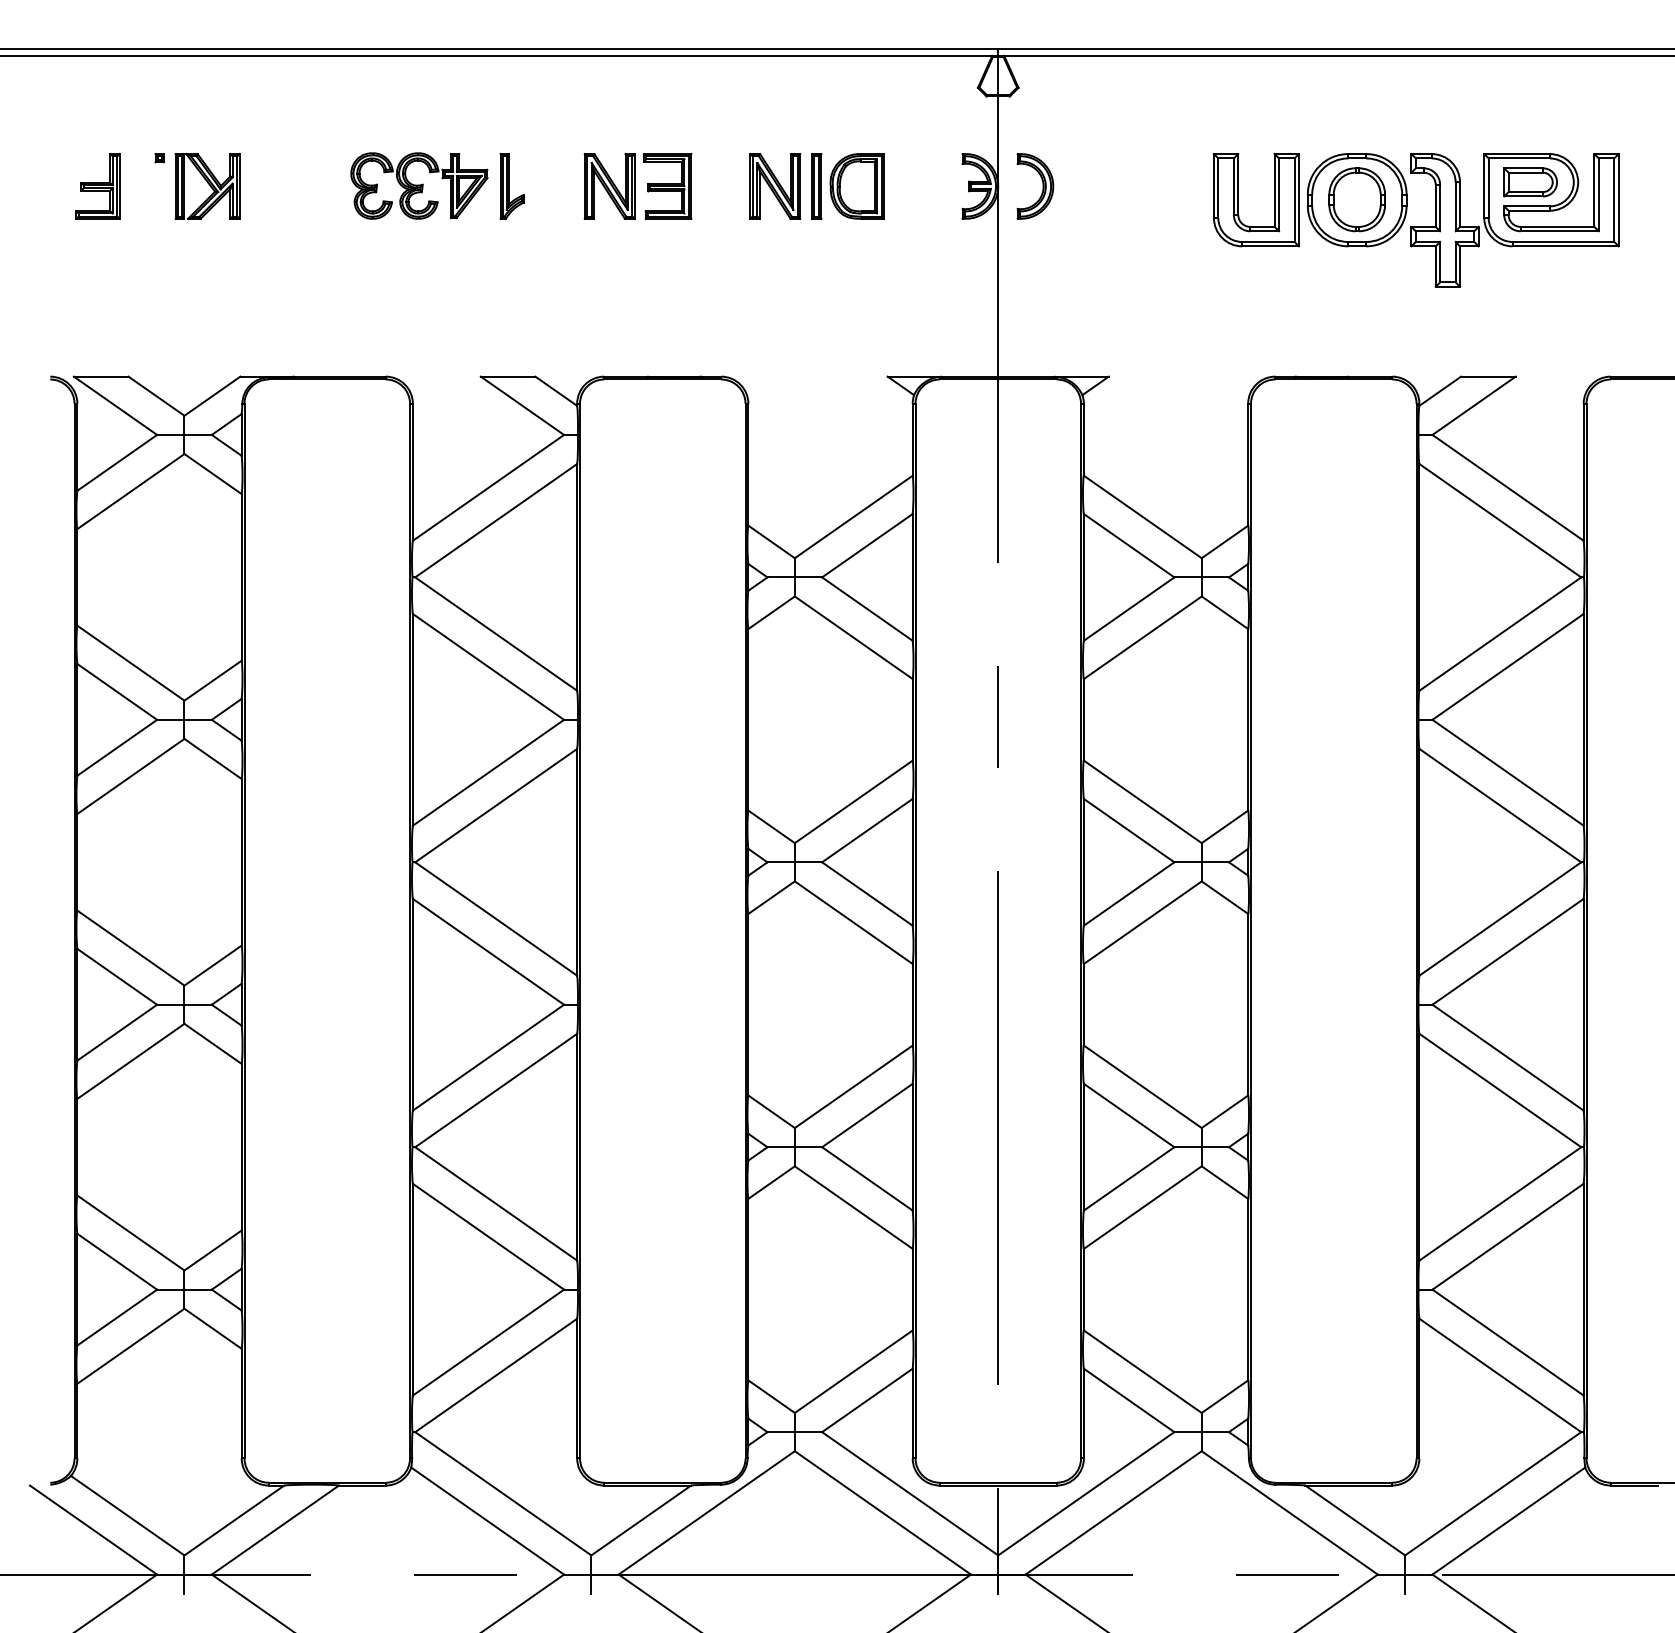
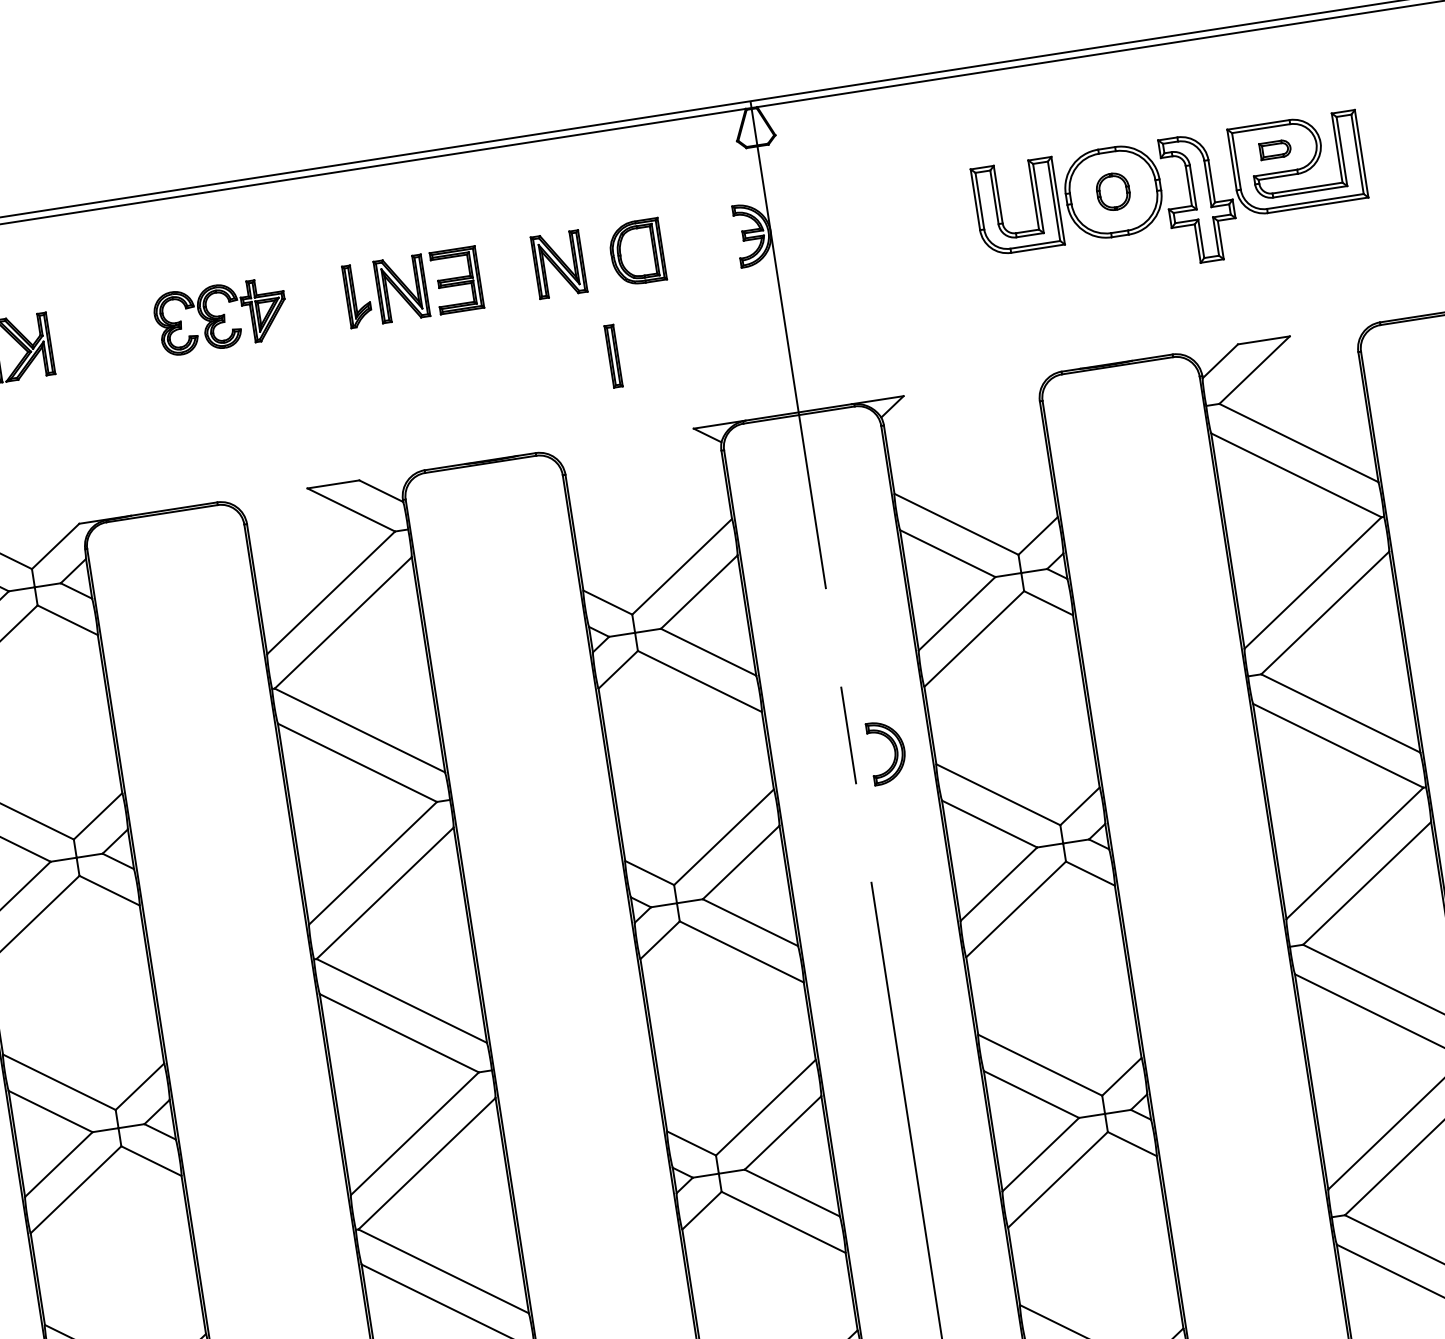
part: (1530, 182) -> (1275, 149), size x0.6
part: (511, 186) -> (357, 295), moved
part: (816, 186) -> (613, 356), moved
part: (1042, 186) -> (894, 751), moved
part: (1356, 199) -> (1112, 191), size x0.6

